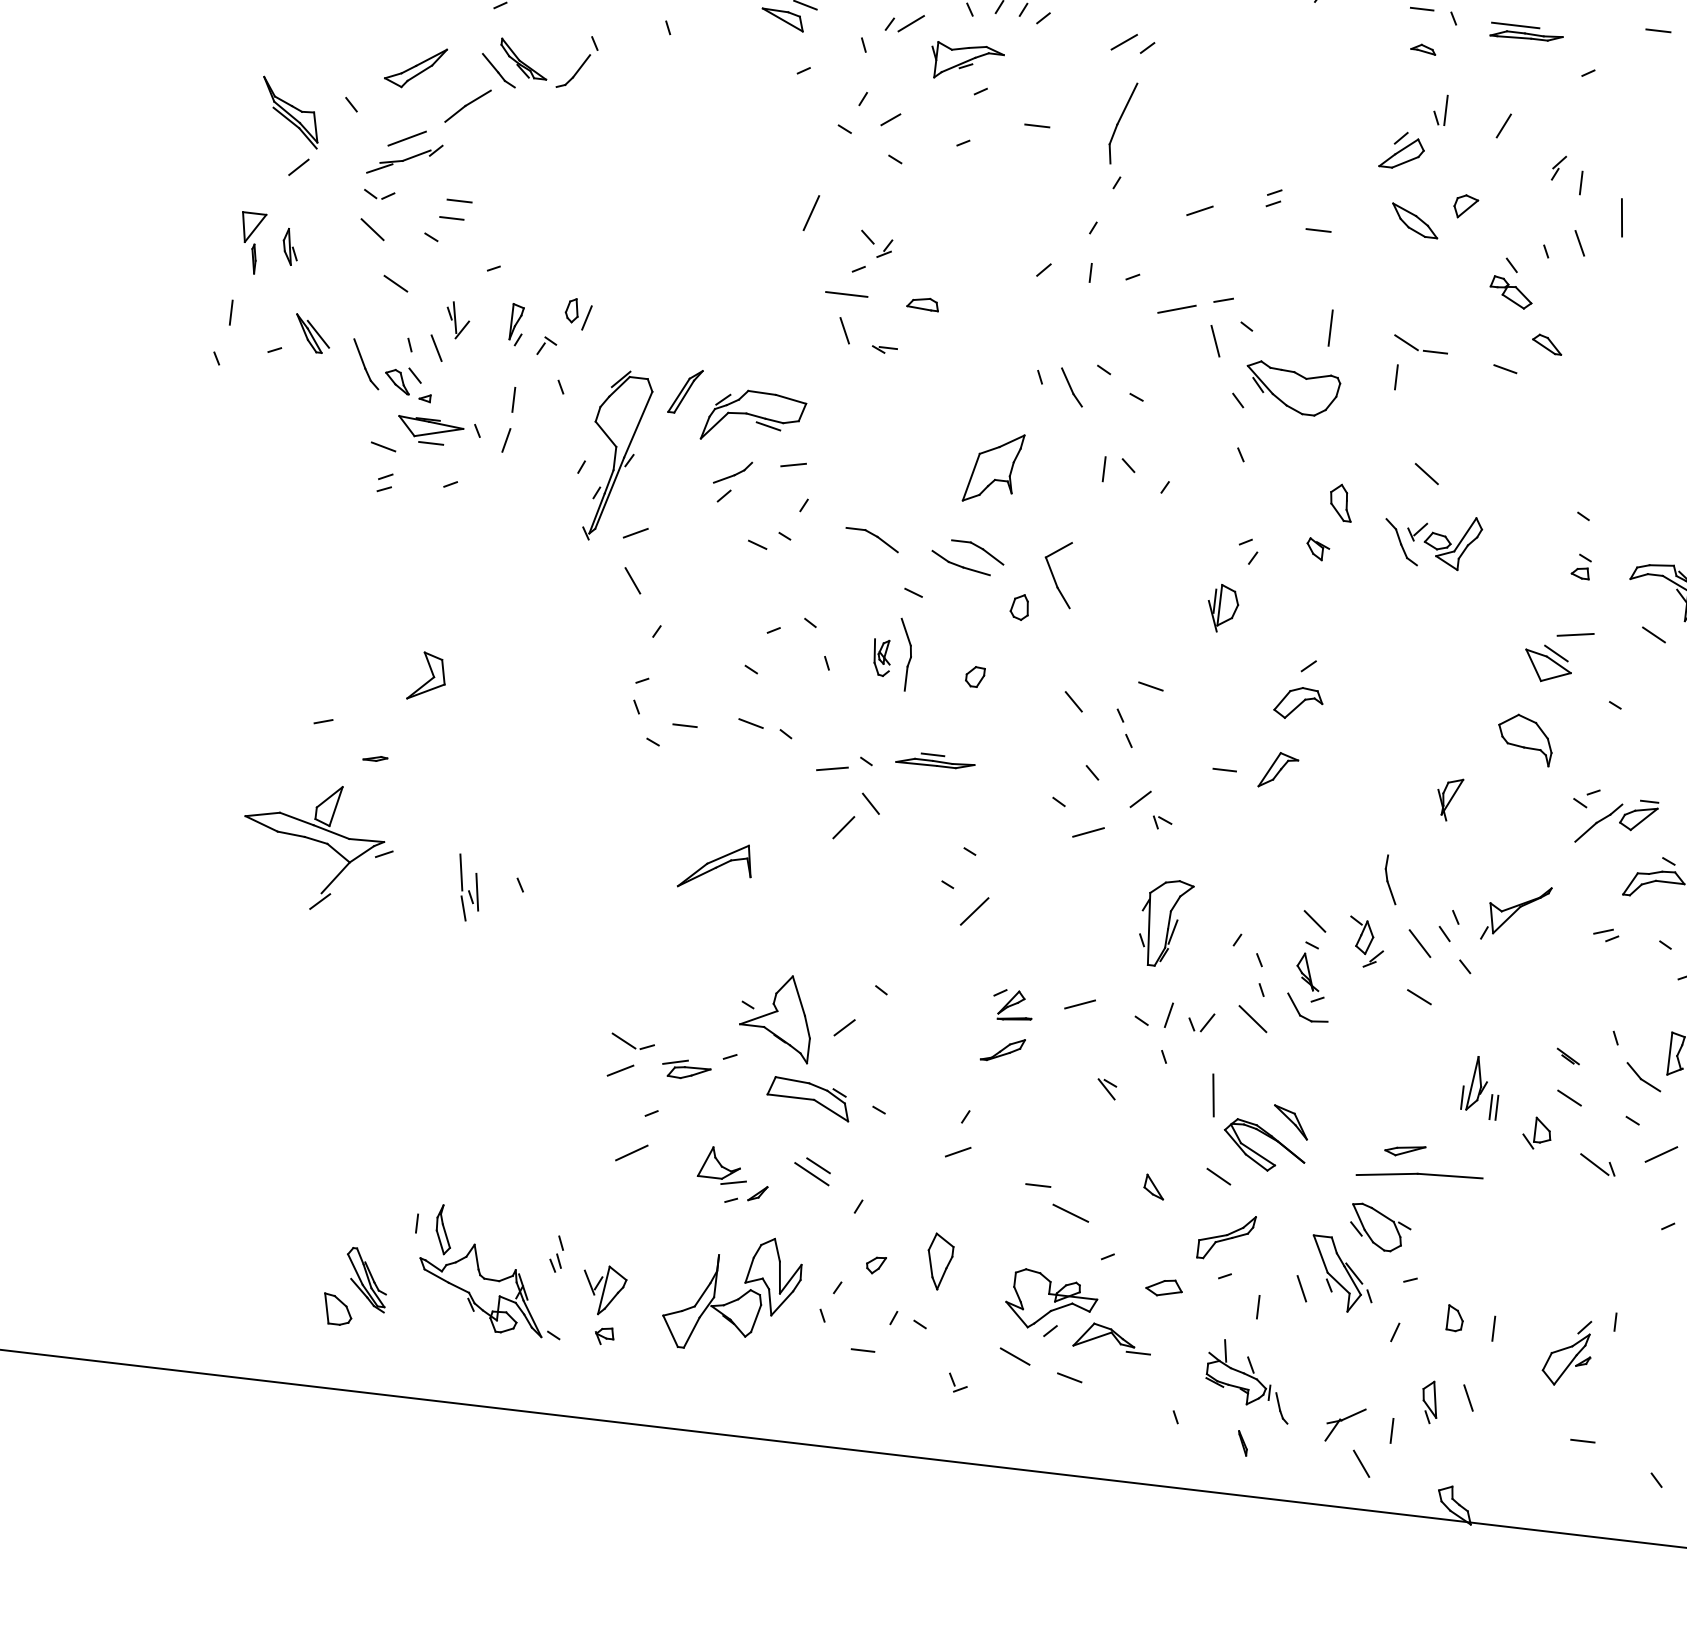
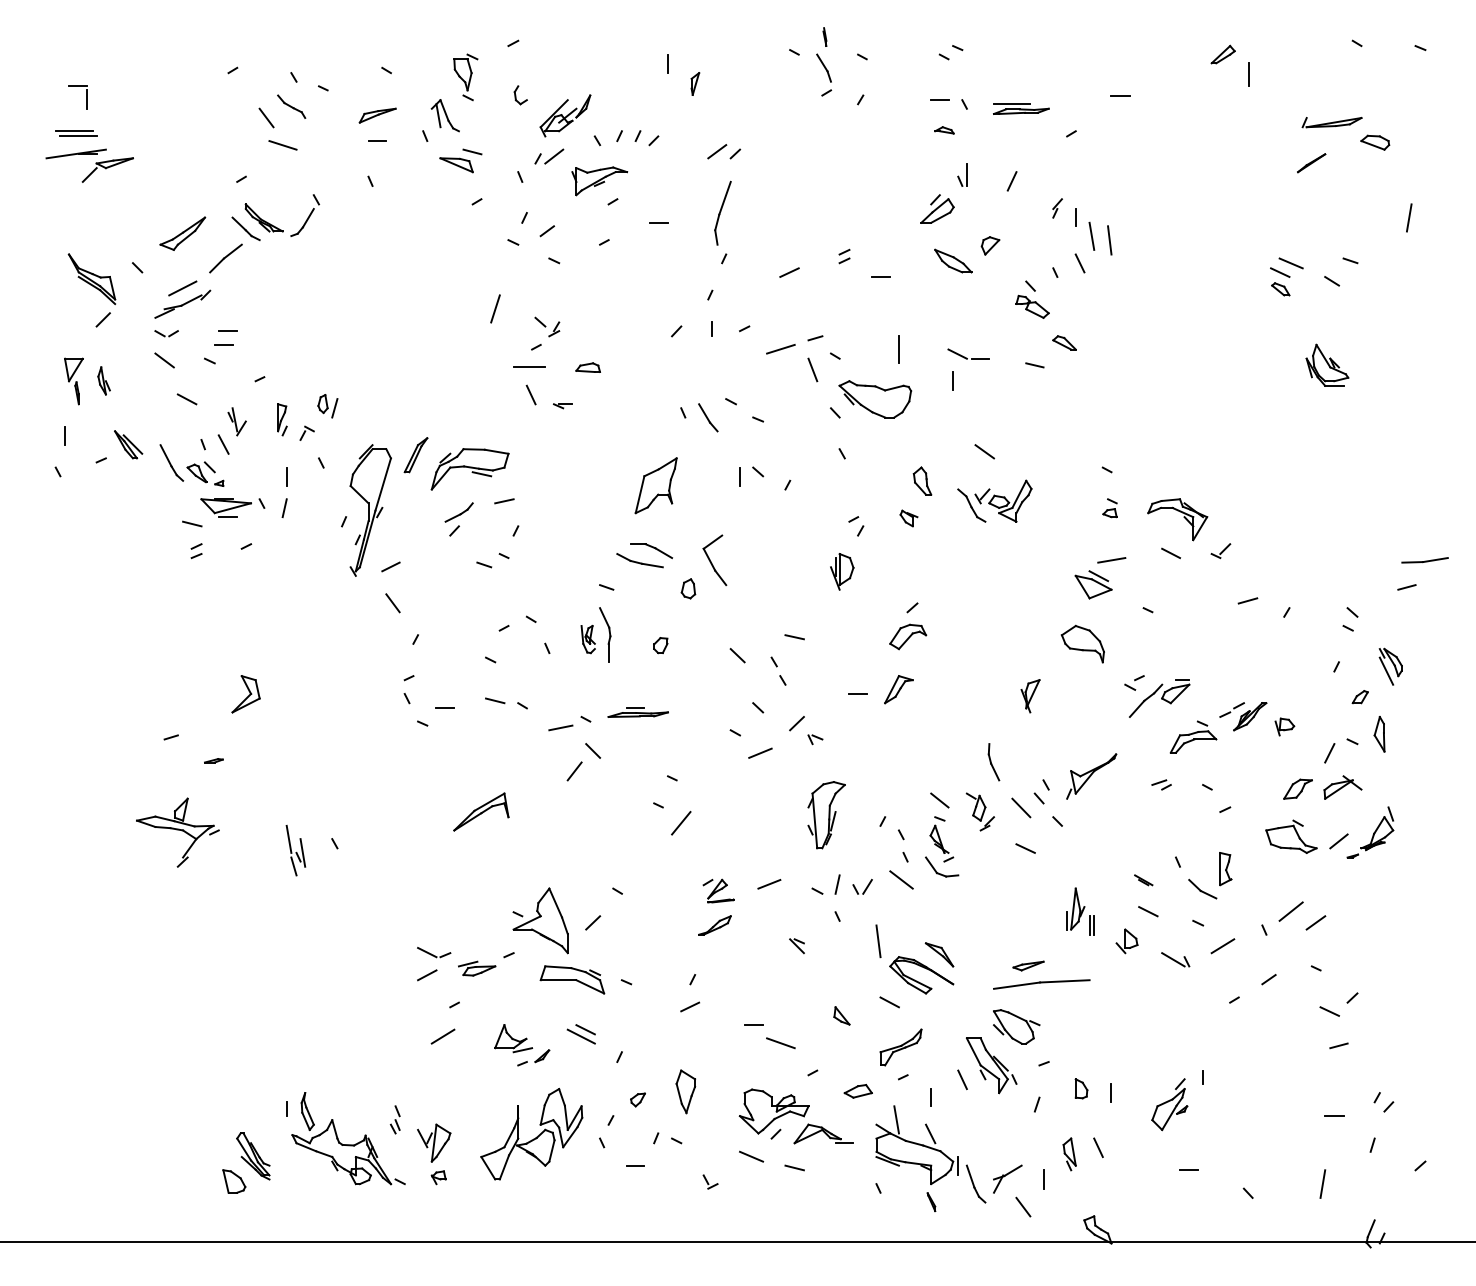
line: (1598, 208) -> (1091, 235), added
part: (871, 540) -> (570, 551), removed
part: (317, 846) -> (177, 832), size x0.71
part: (1248, 1381) -> (930, 1154), size x1.67

